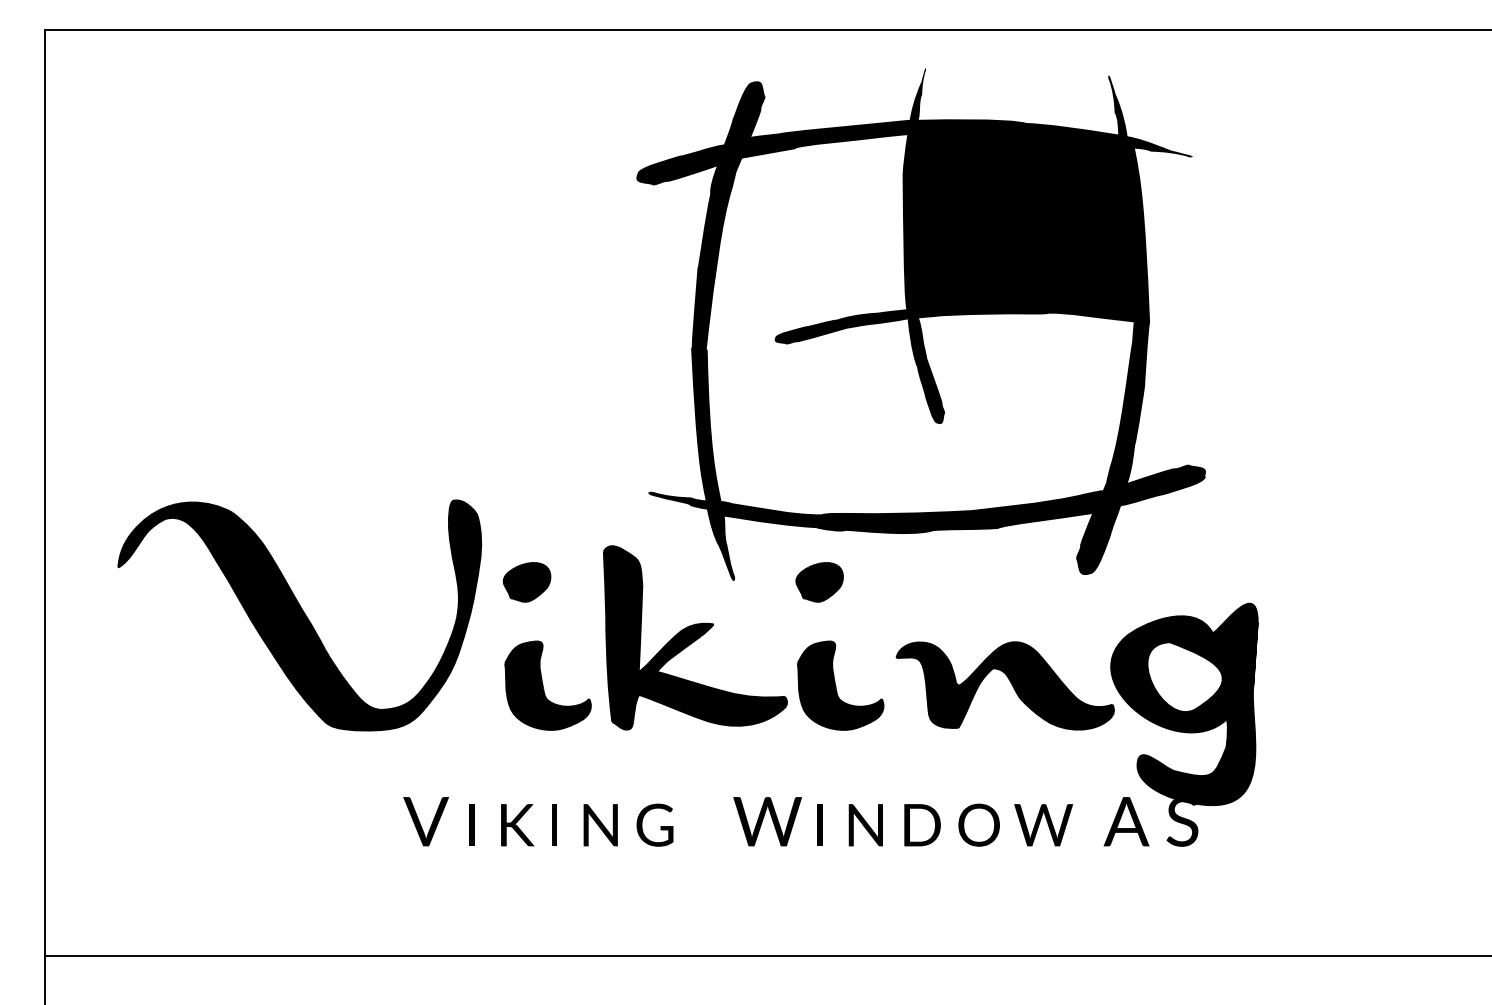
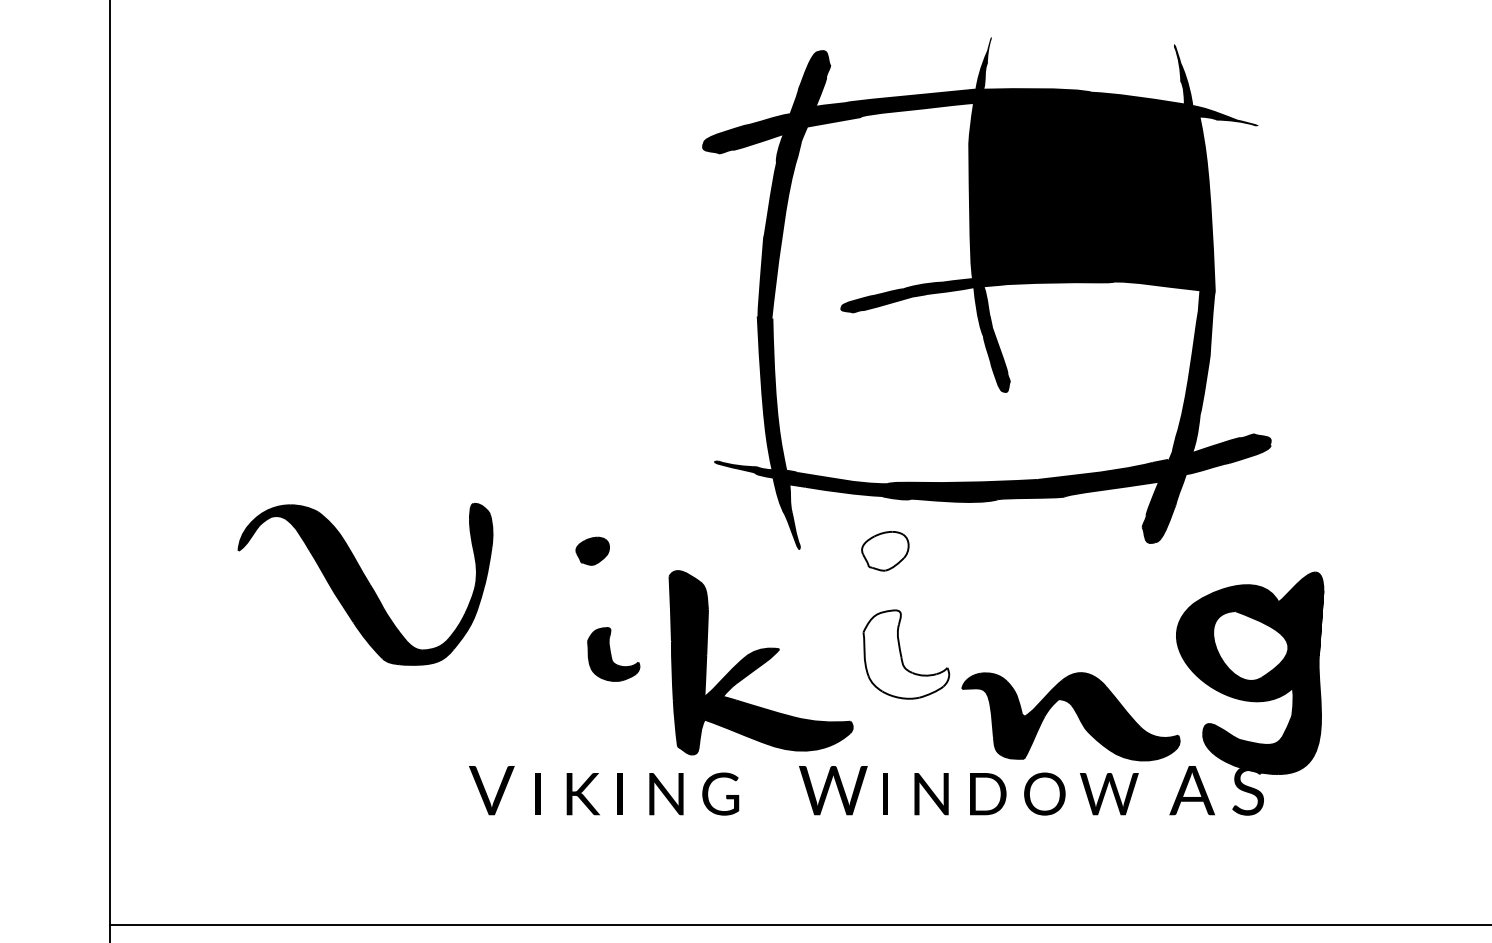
part: (526, 582) -> (592, 551), size x0.7
fill: (819, 582) -> (885, 551), removed
part: (299, 615) -> (365, 584), size x0.7
part: (695, 637) -> (761, 662), moved
part: (1010, 683) -> (1076, 714), moved
part: (547, 685) -> (613, 654), size x0.6
fill: (840, 685) -> (906, 654), removed

